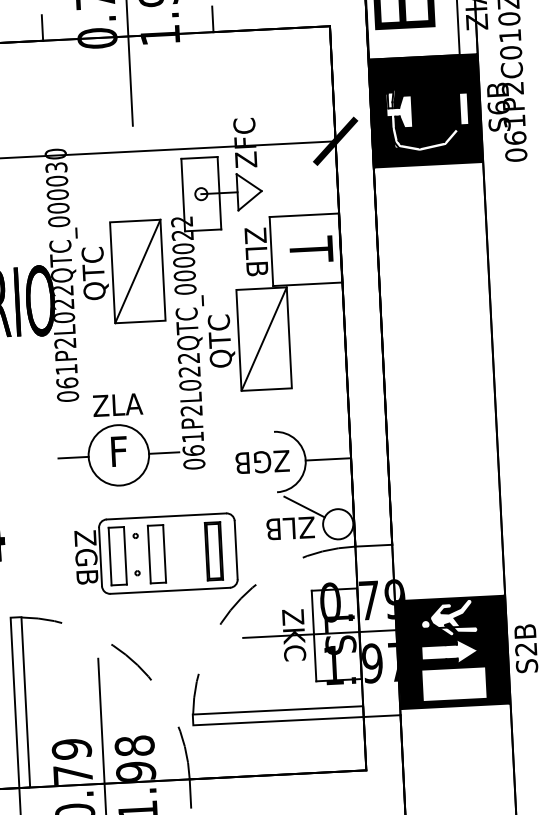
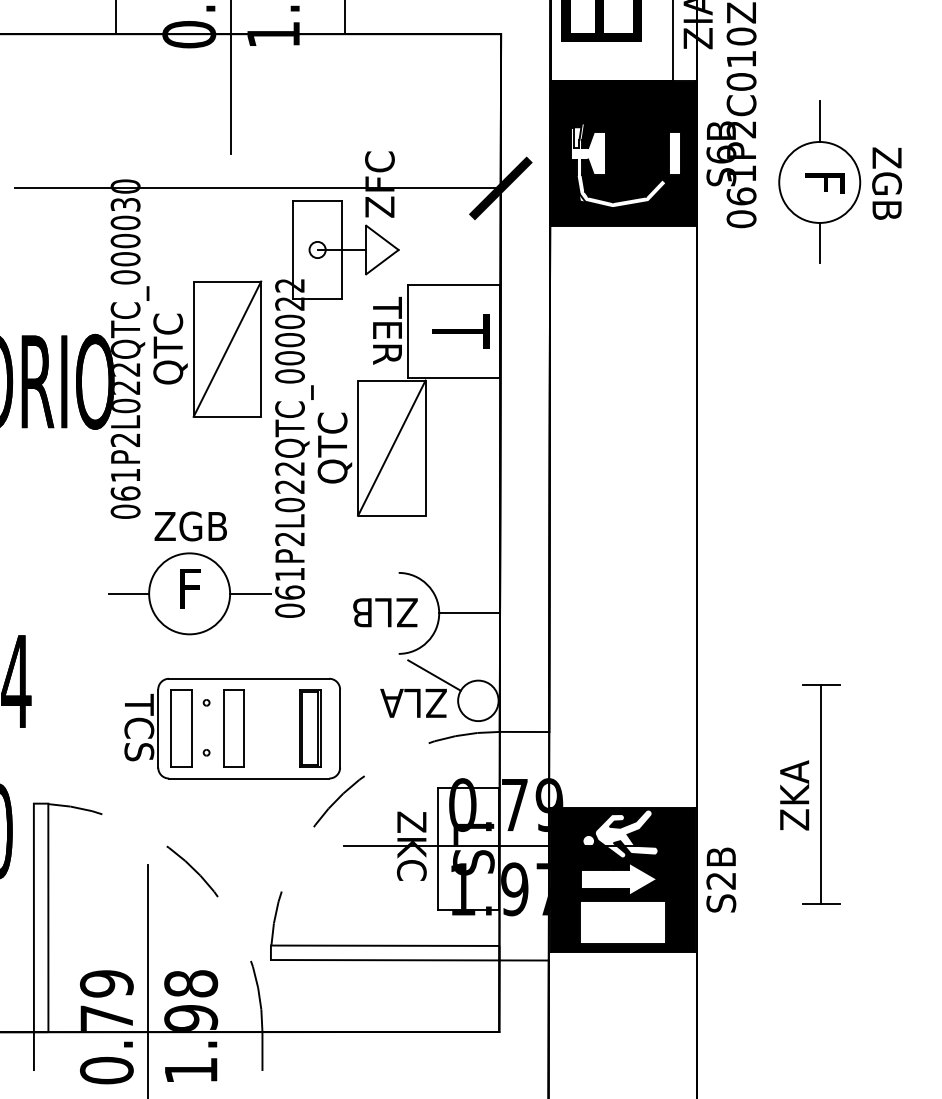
text: (256, 251) -> (387, 330), ZLB -> TER
text: (116, 405) -> (190, 526), ZLA -> ZGB
text: (252, 462) -> (368, 612), ZGB -> ZLB
text: (273, 528) -> (391, 702), ZLB -> ZLA
text: (86, 557) -> (139, 728), ZGB -> TCS

